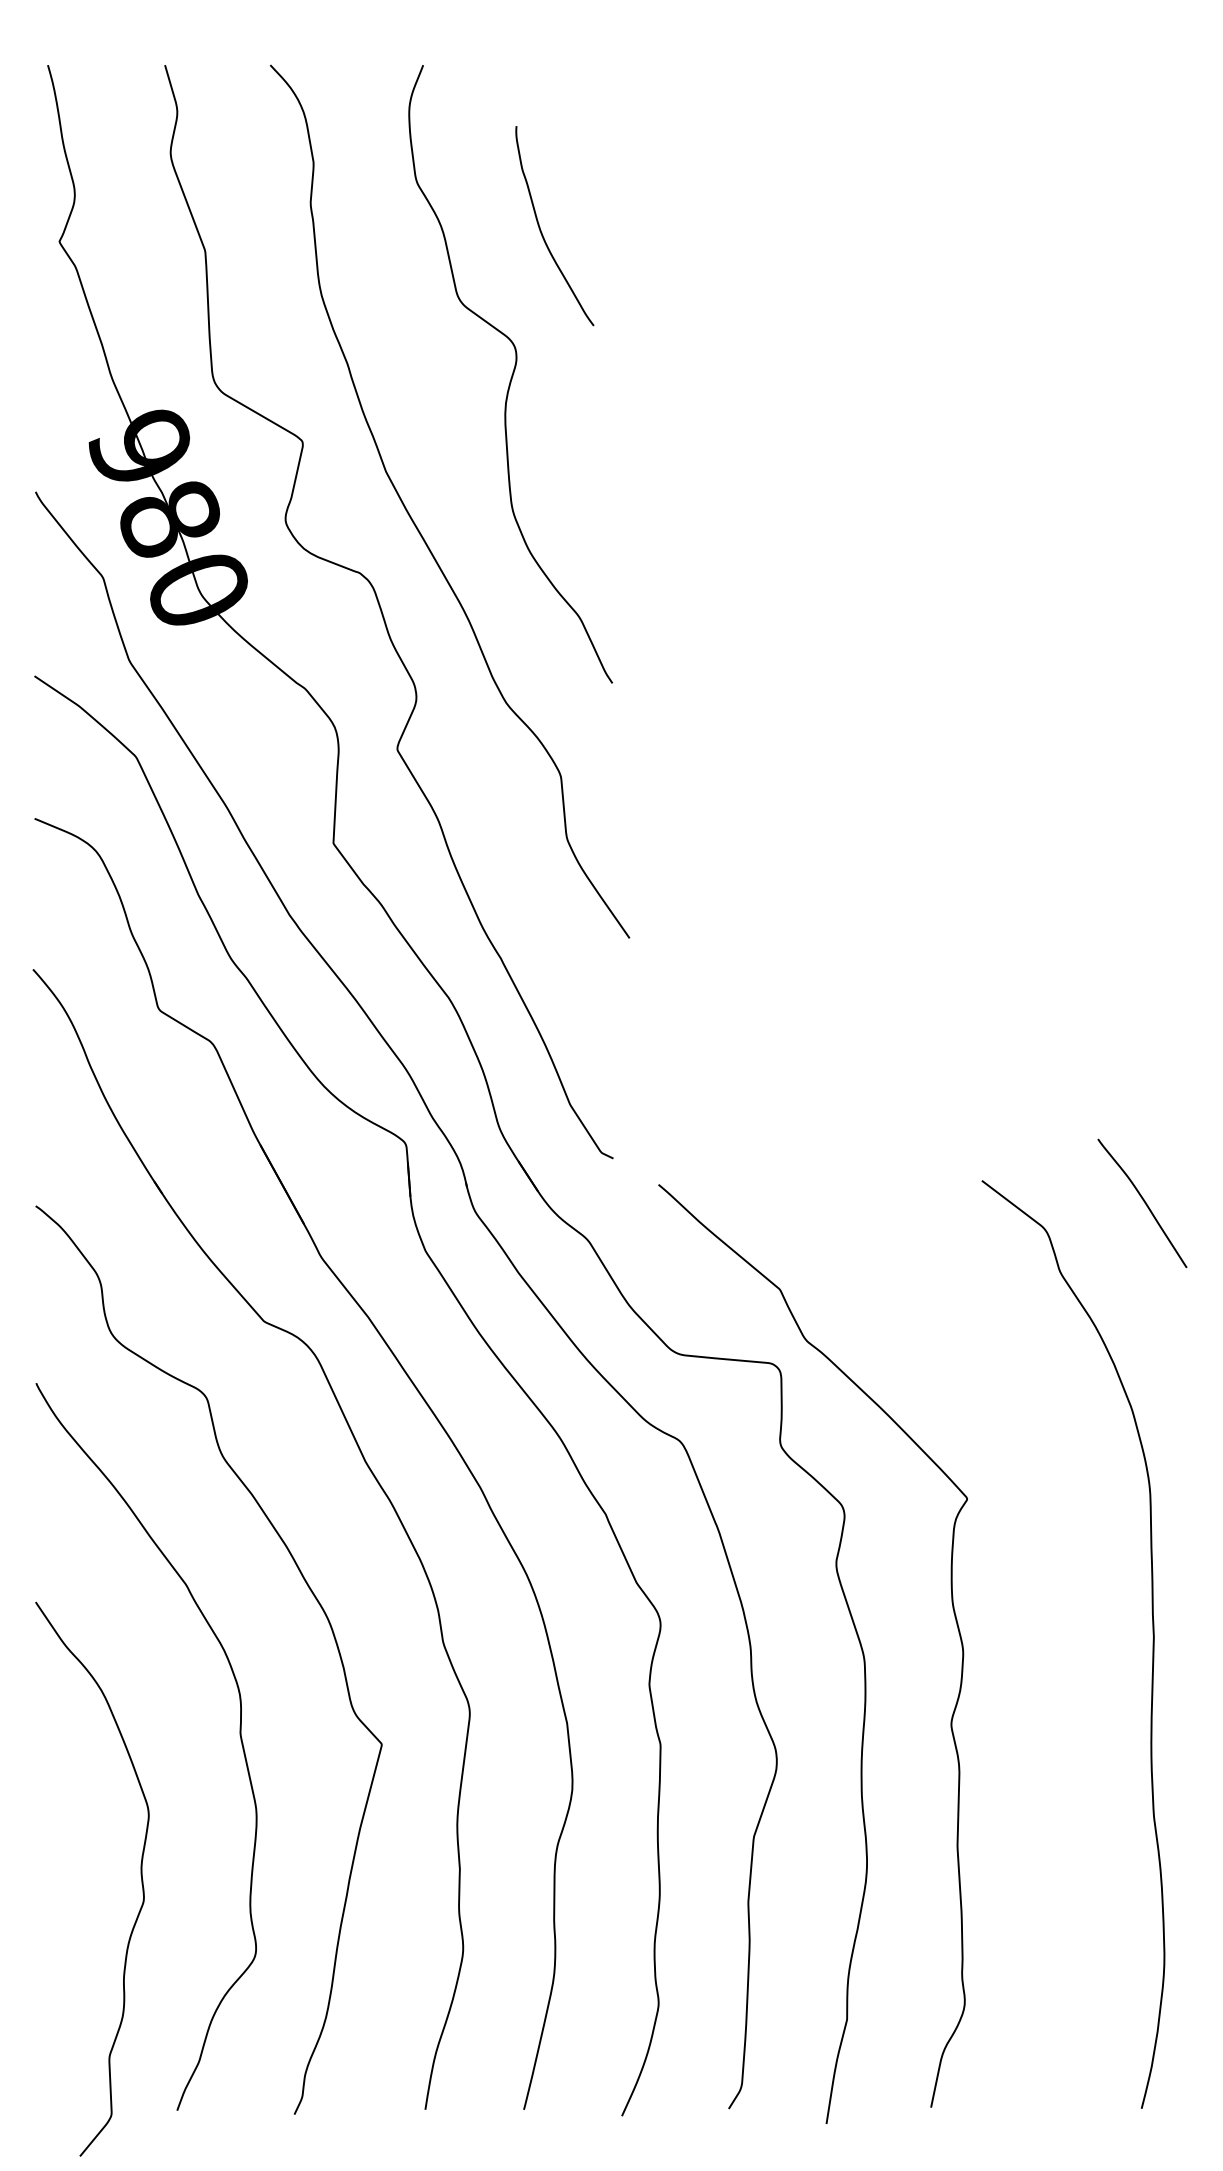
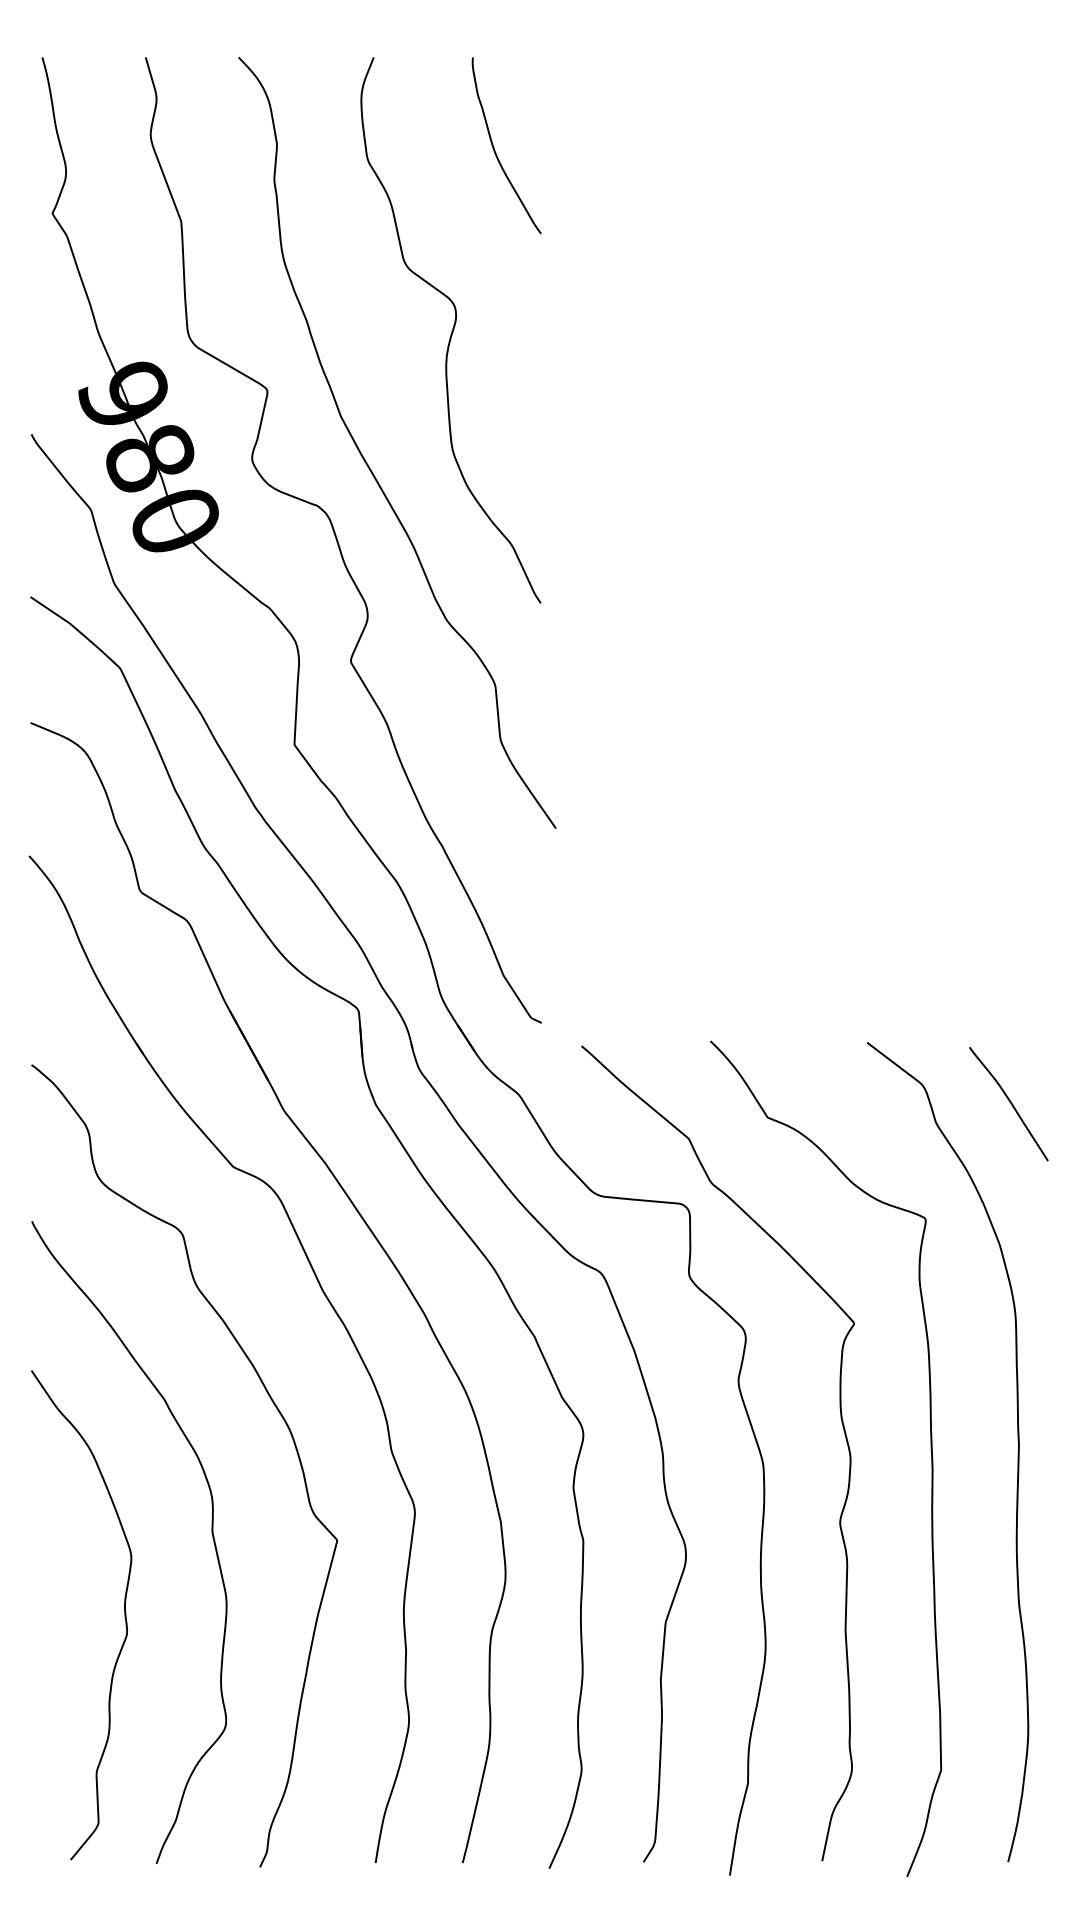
curve: (542, 232) -> (495, 151), moved
curve: (1144, 1203) -> (1010, 1104), moved
curve: (1054, 1651) -> (931, 1458), added
curve: (140, 1875) -> (124, 1611), moved

